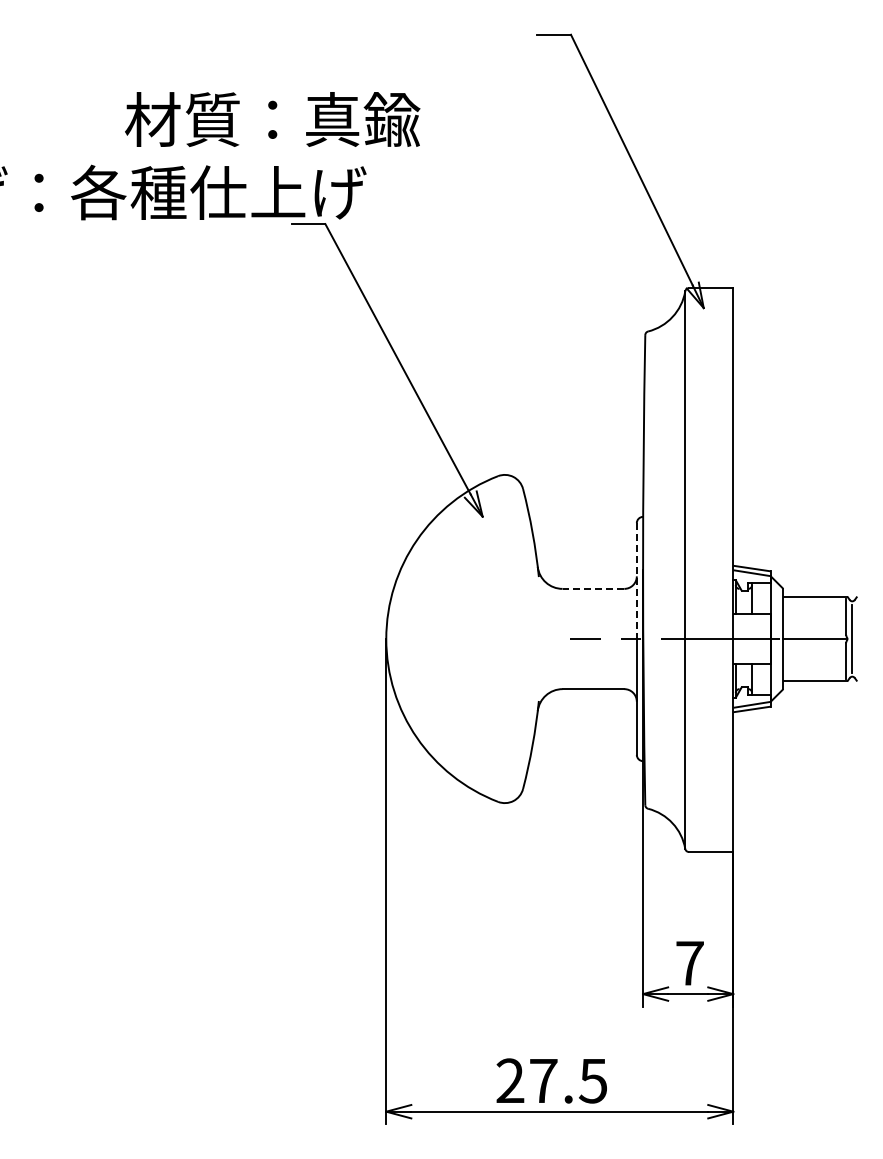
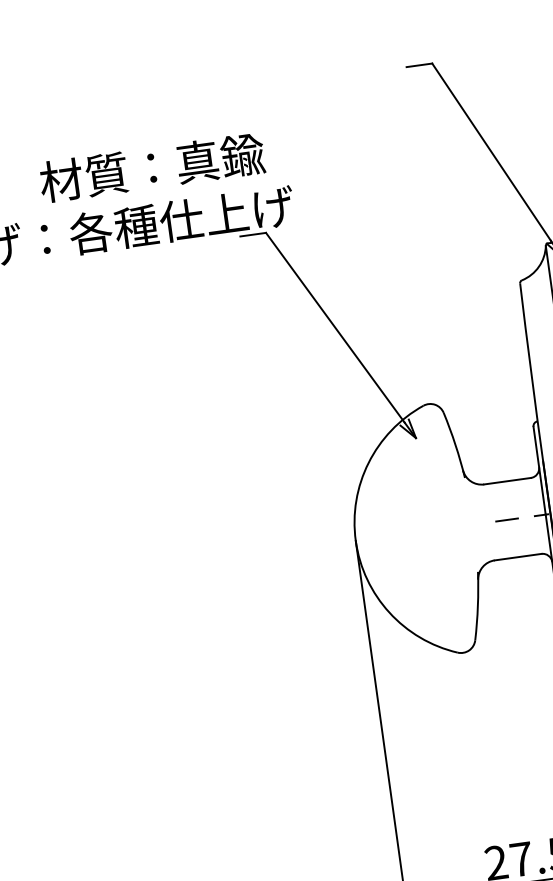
text: (272, 119) -> (152, 167), moved
line: (636, 581) -> (539, 471), dashed -> solid
line: (593, 588) -> (507, 480), dashed -> solid

